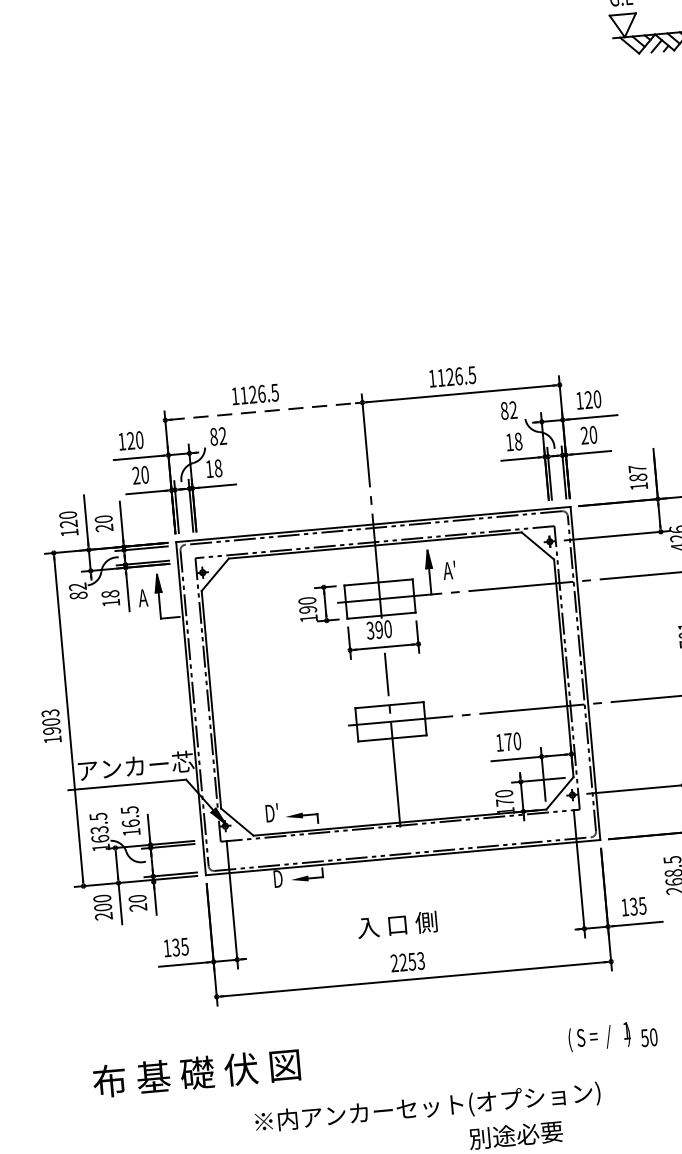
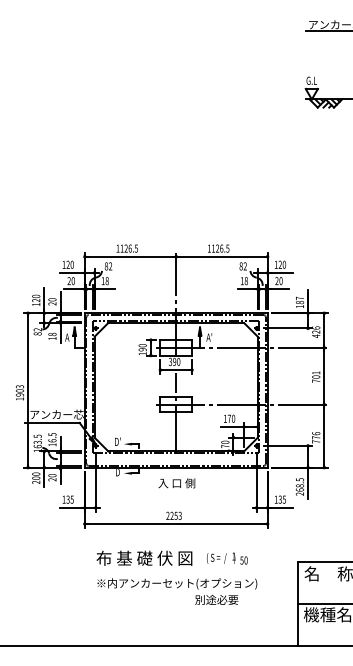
line: (263, 410) -> (130, 256), dashed -> solid
text: (396, 925) -> (176, 483), moved
text: (613, 1036) -> (227, 558), moved
text: (196, 1071) -> (144, 557), moved

